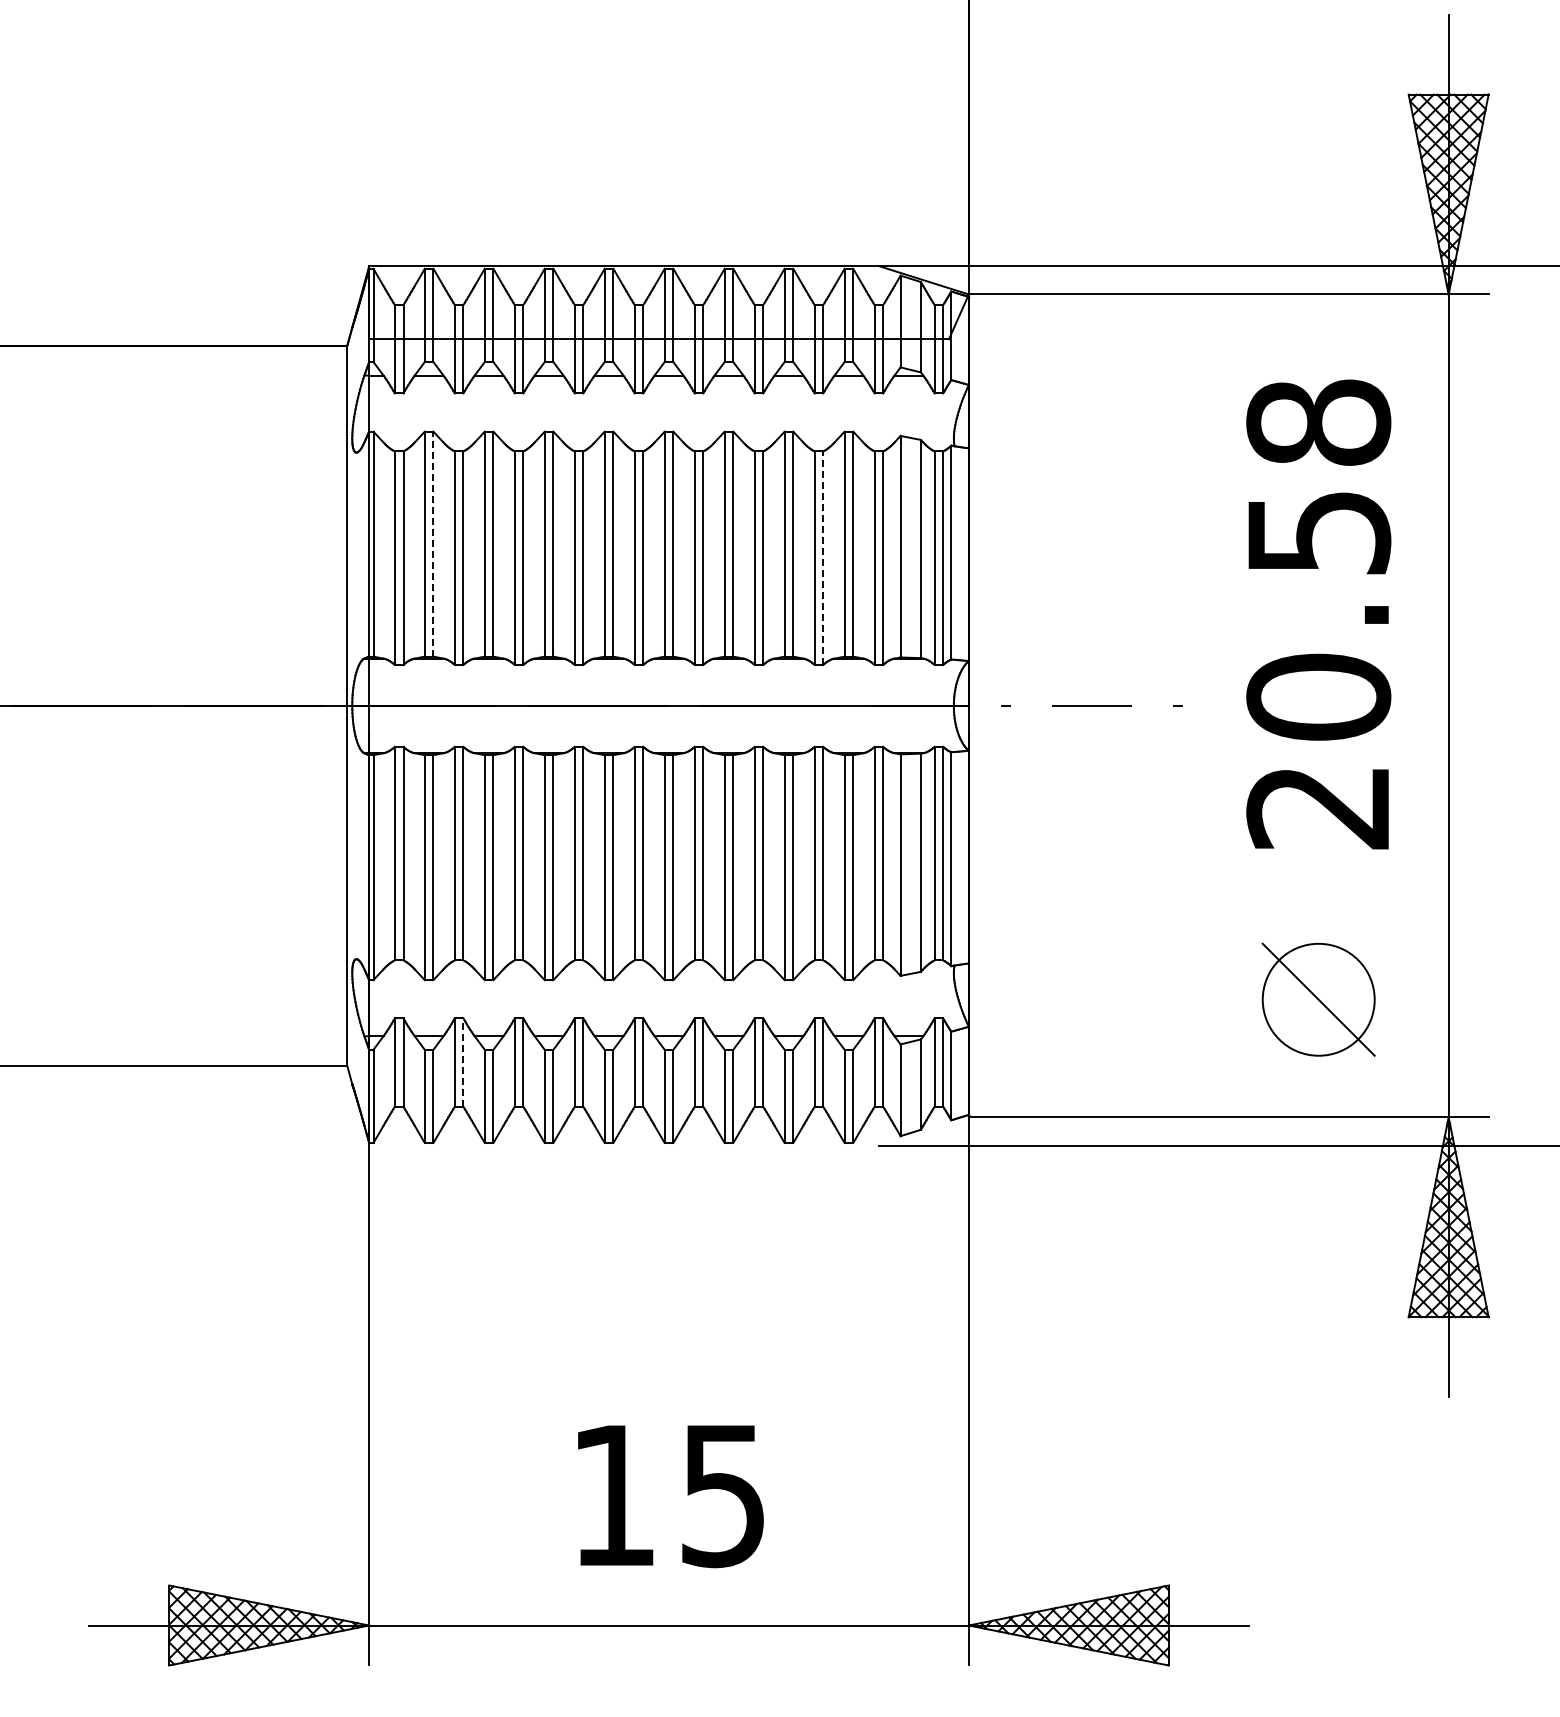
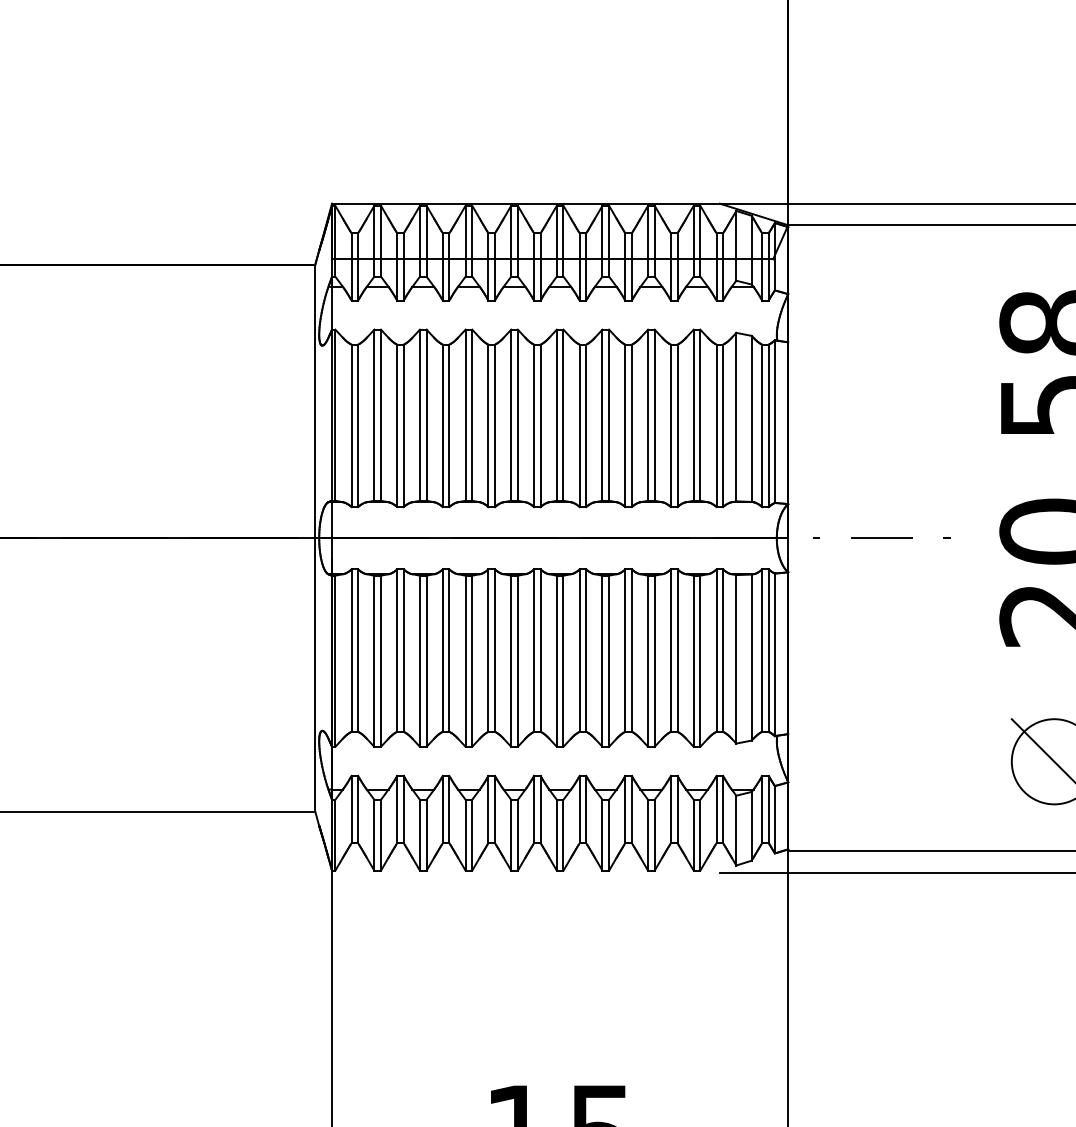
line: (433, 543) -> (380, 414), dashed -> solid
line: (823, 558) -> (677, 426), dashed -> solid
line: (463, 1062) -> (403, 809), dashed -> solid

